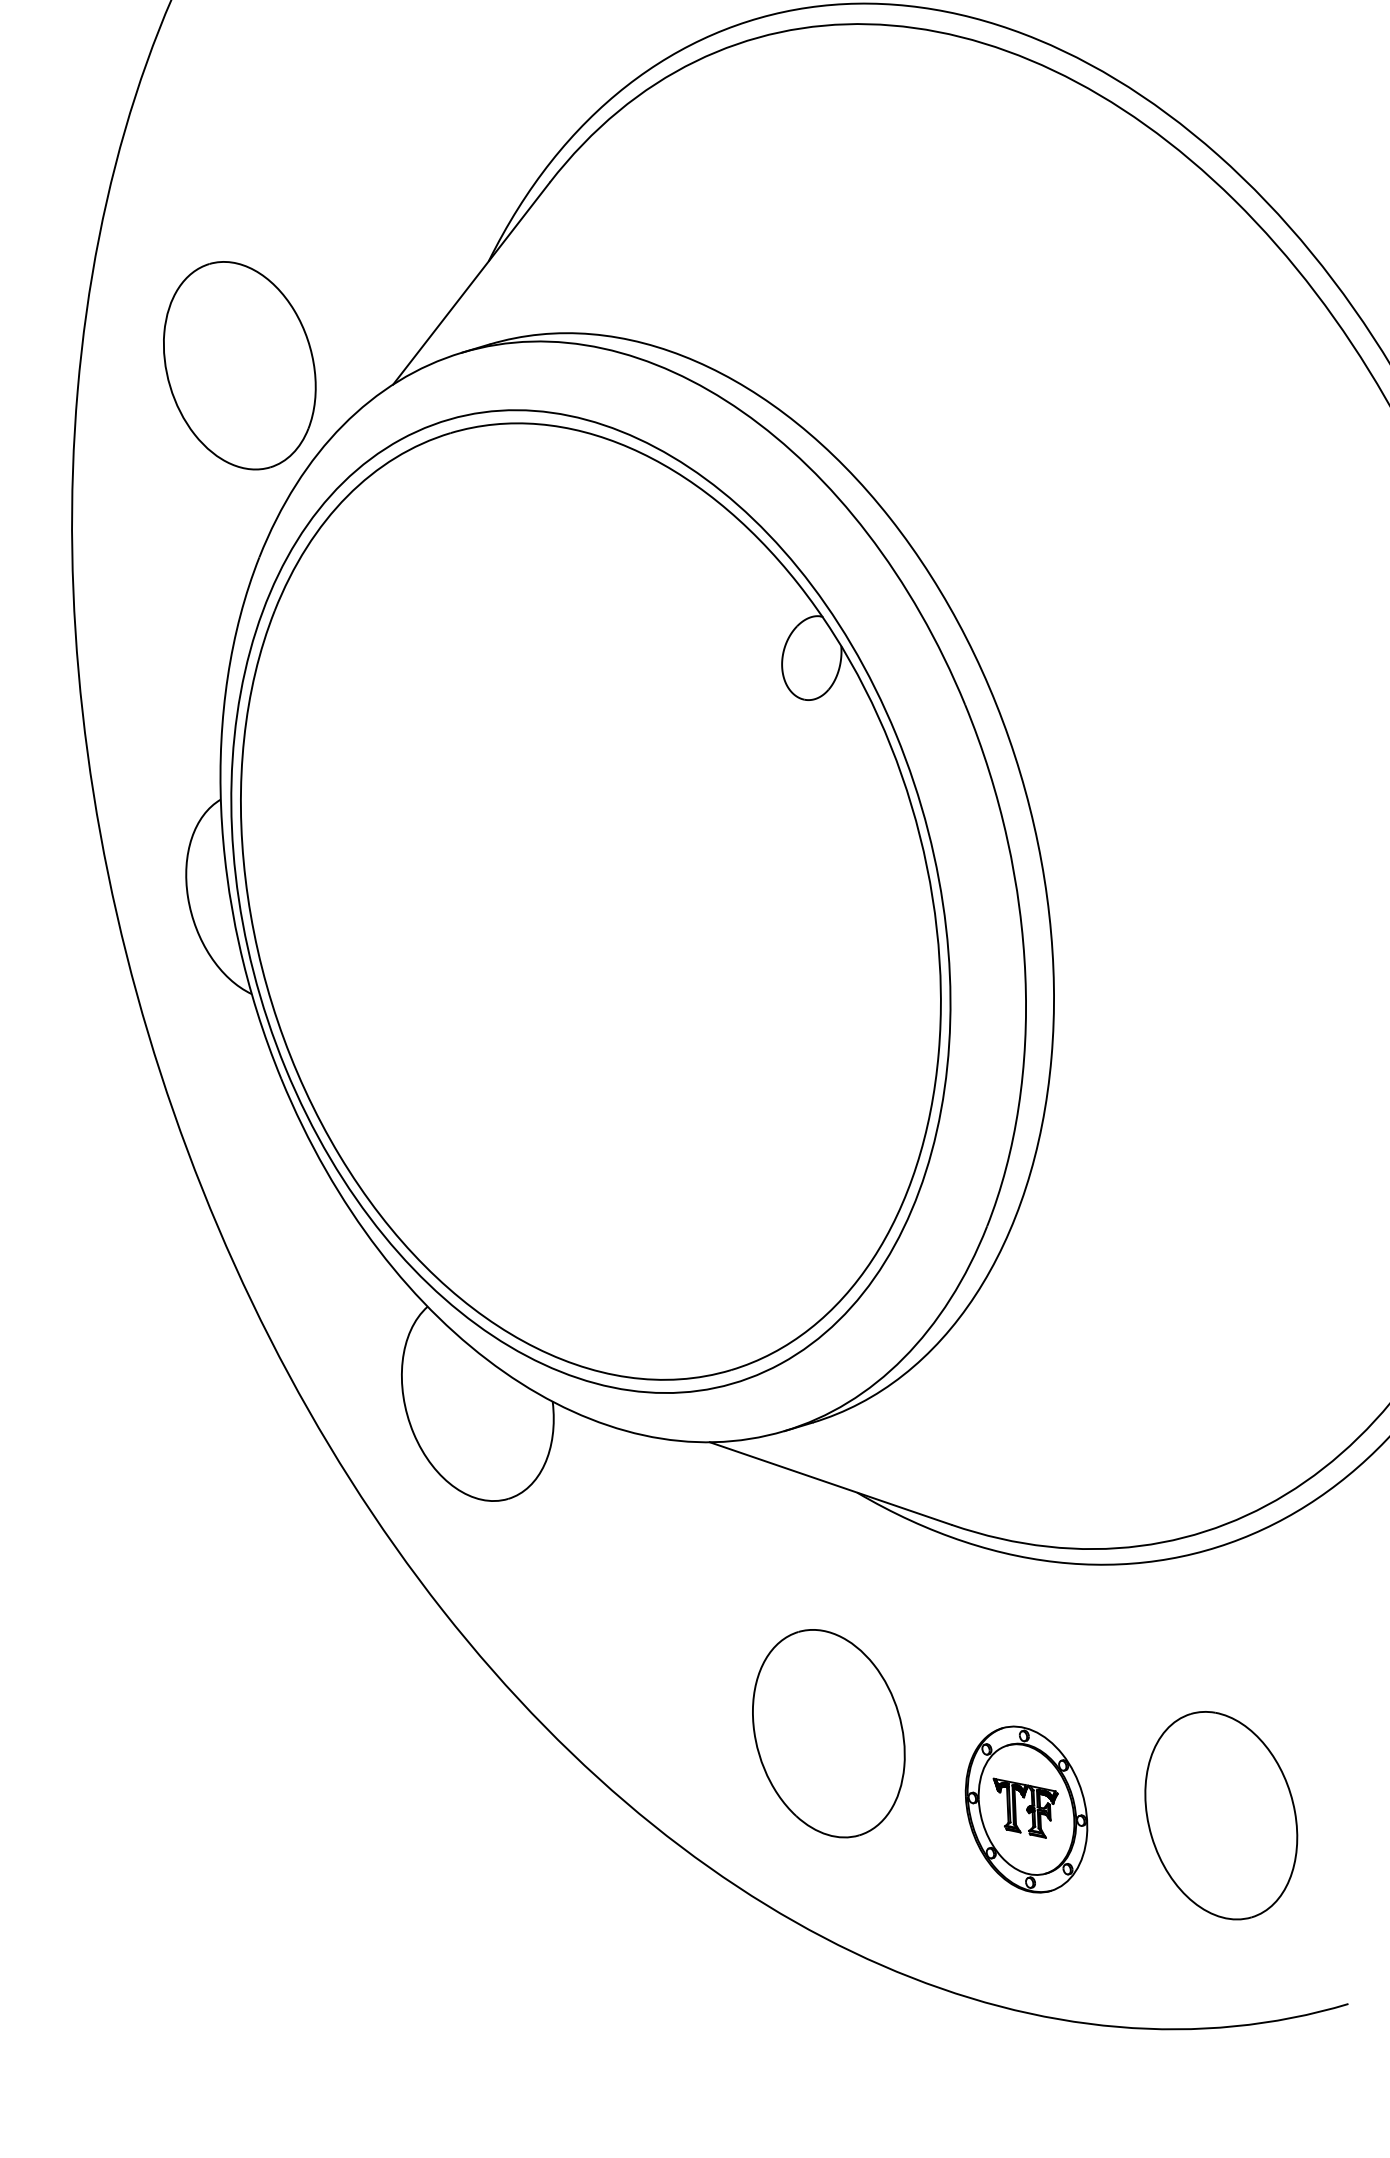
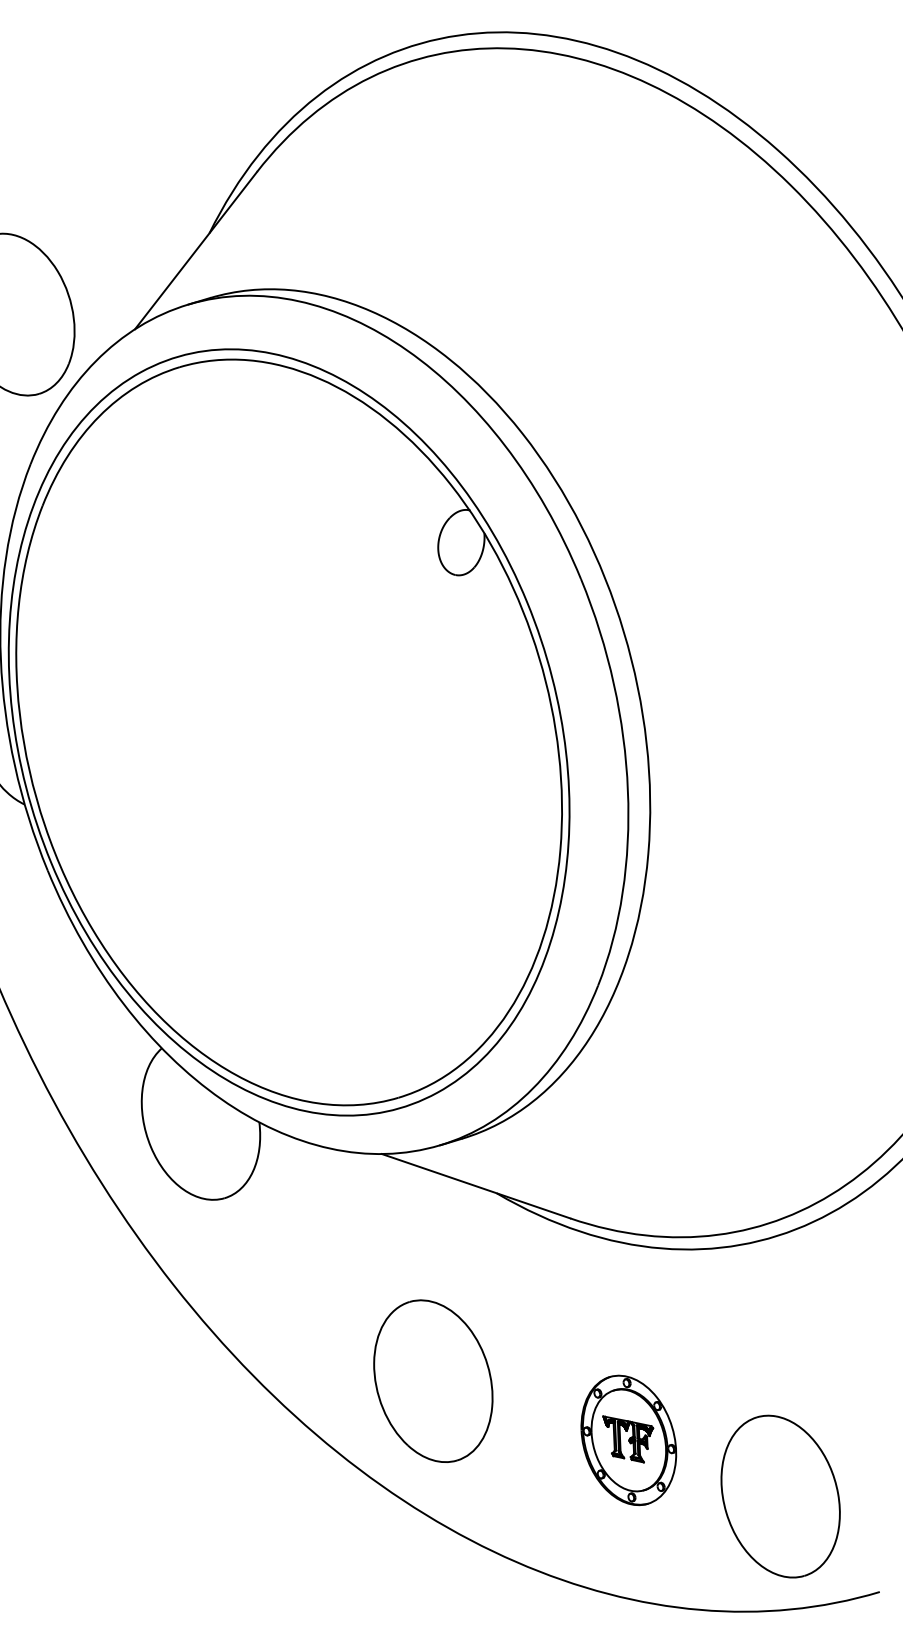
part: (828, 1733) -> (433, 1381), moved
part: (1221, 1815) -> (780, 1496), moved

